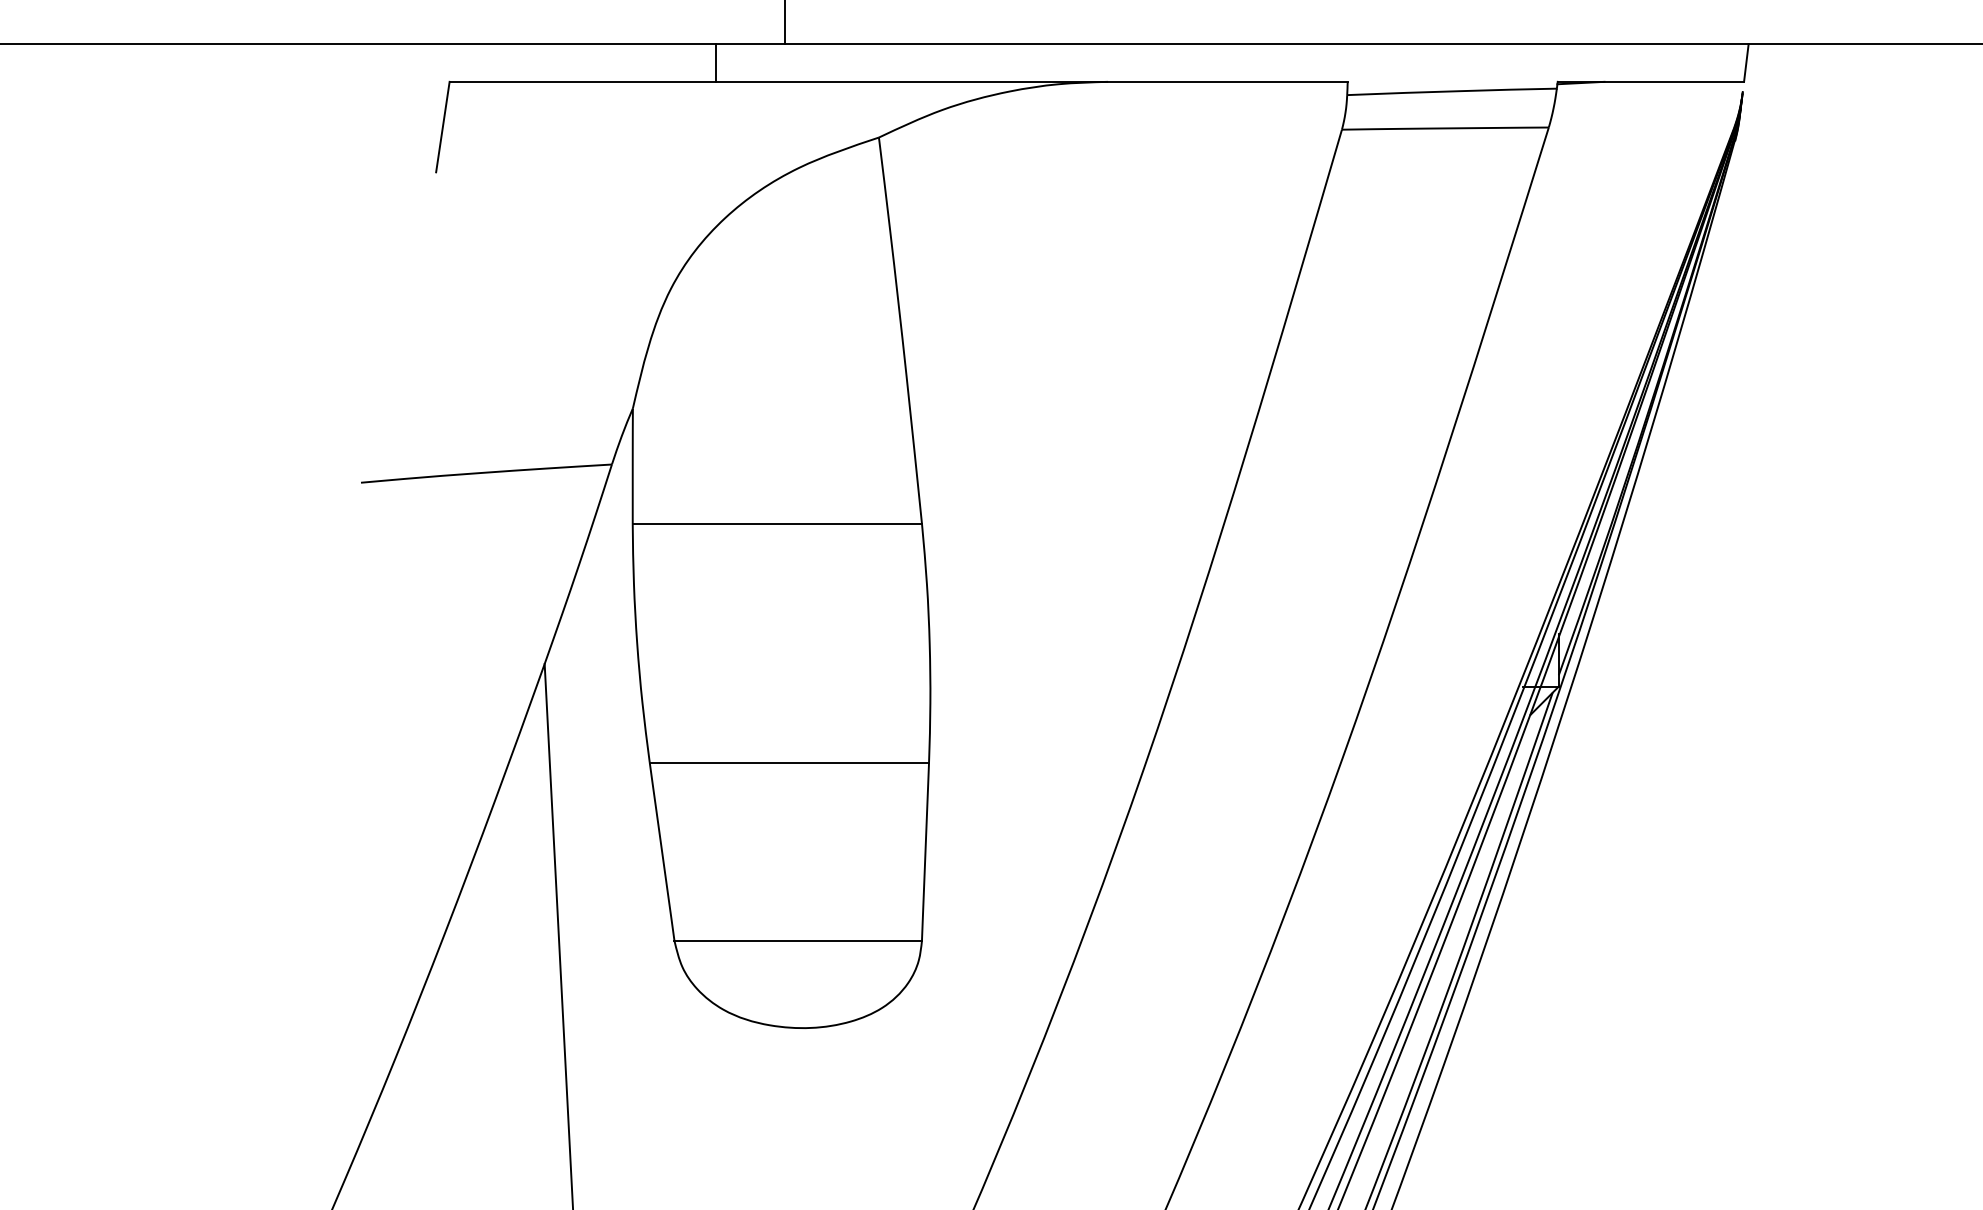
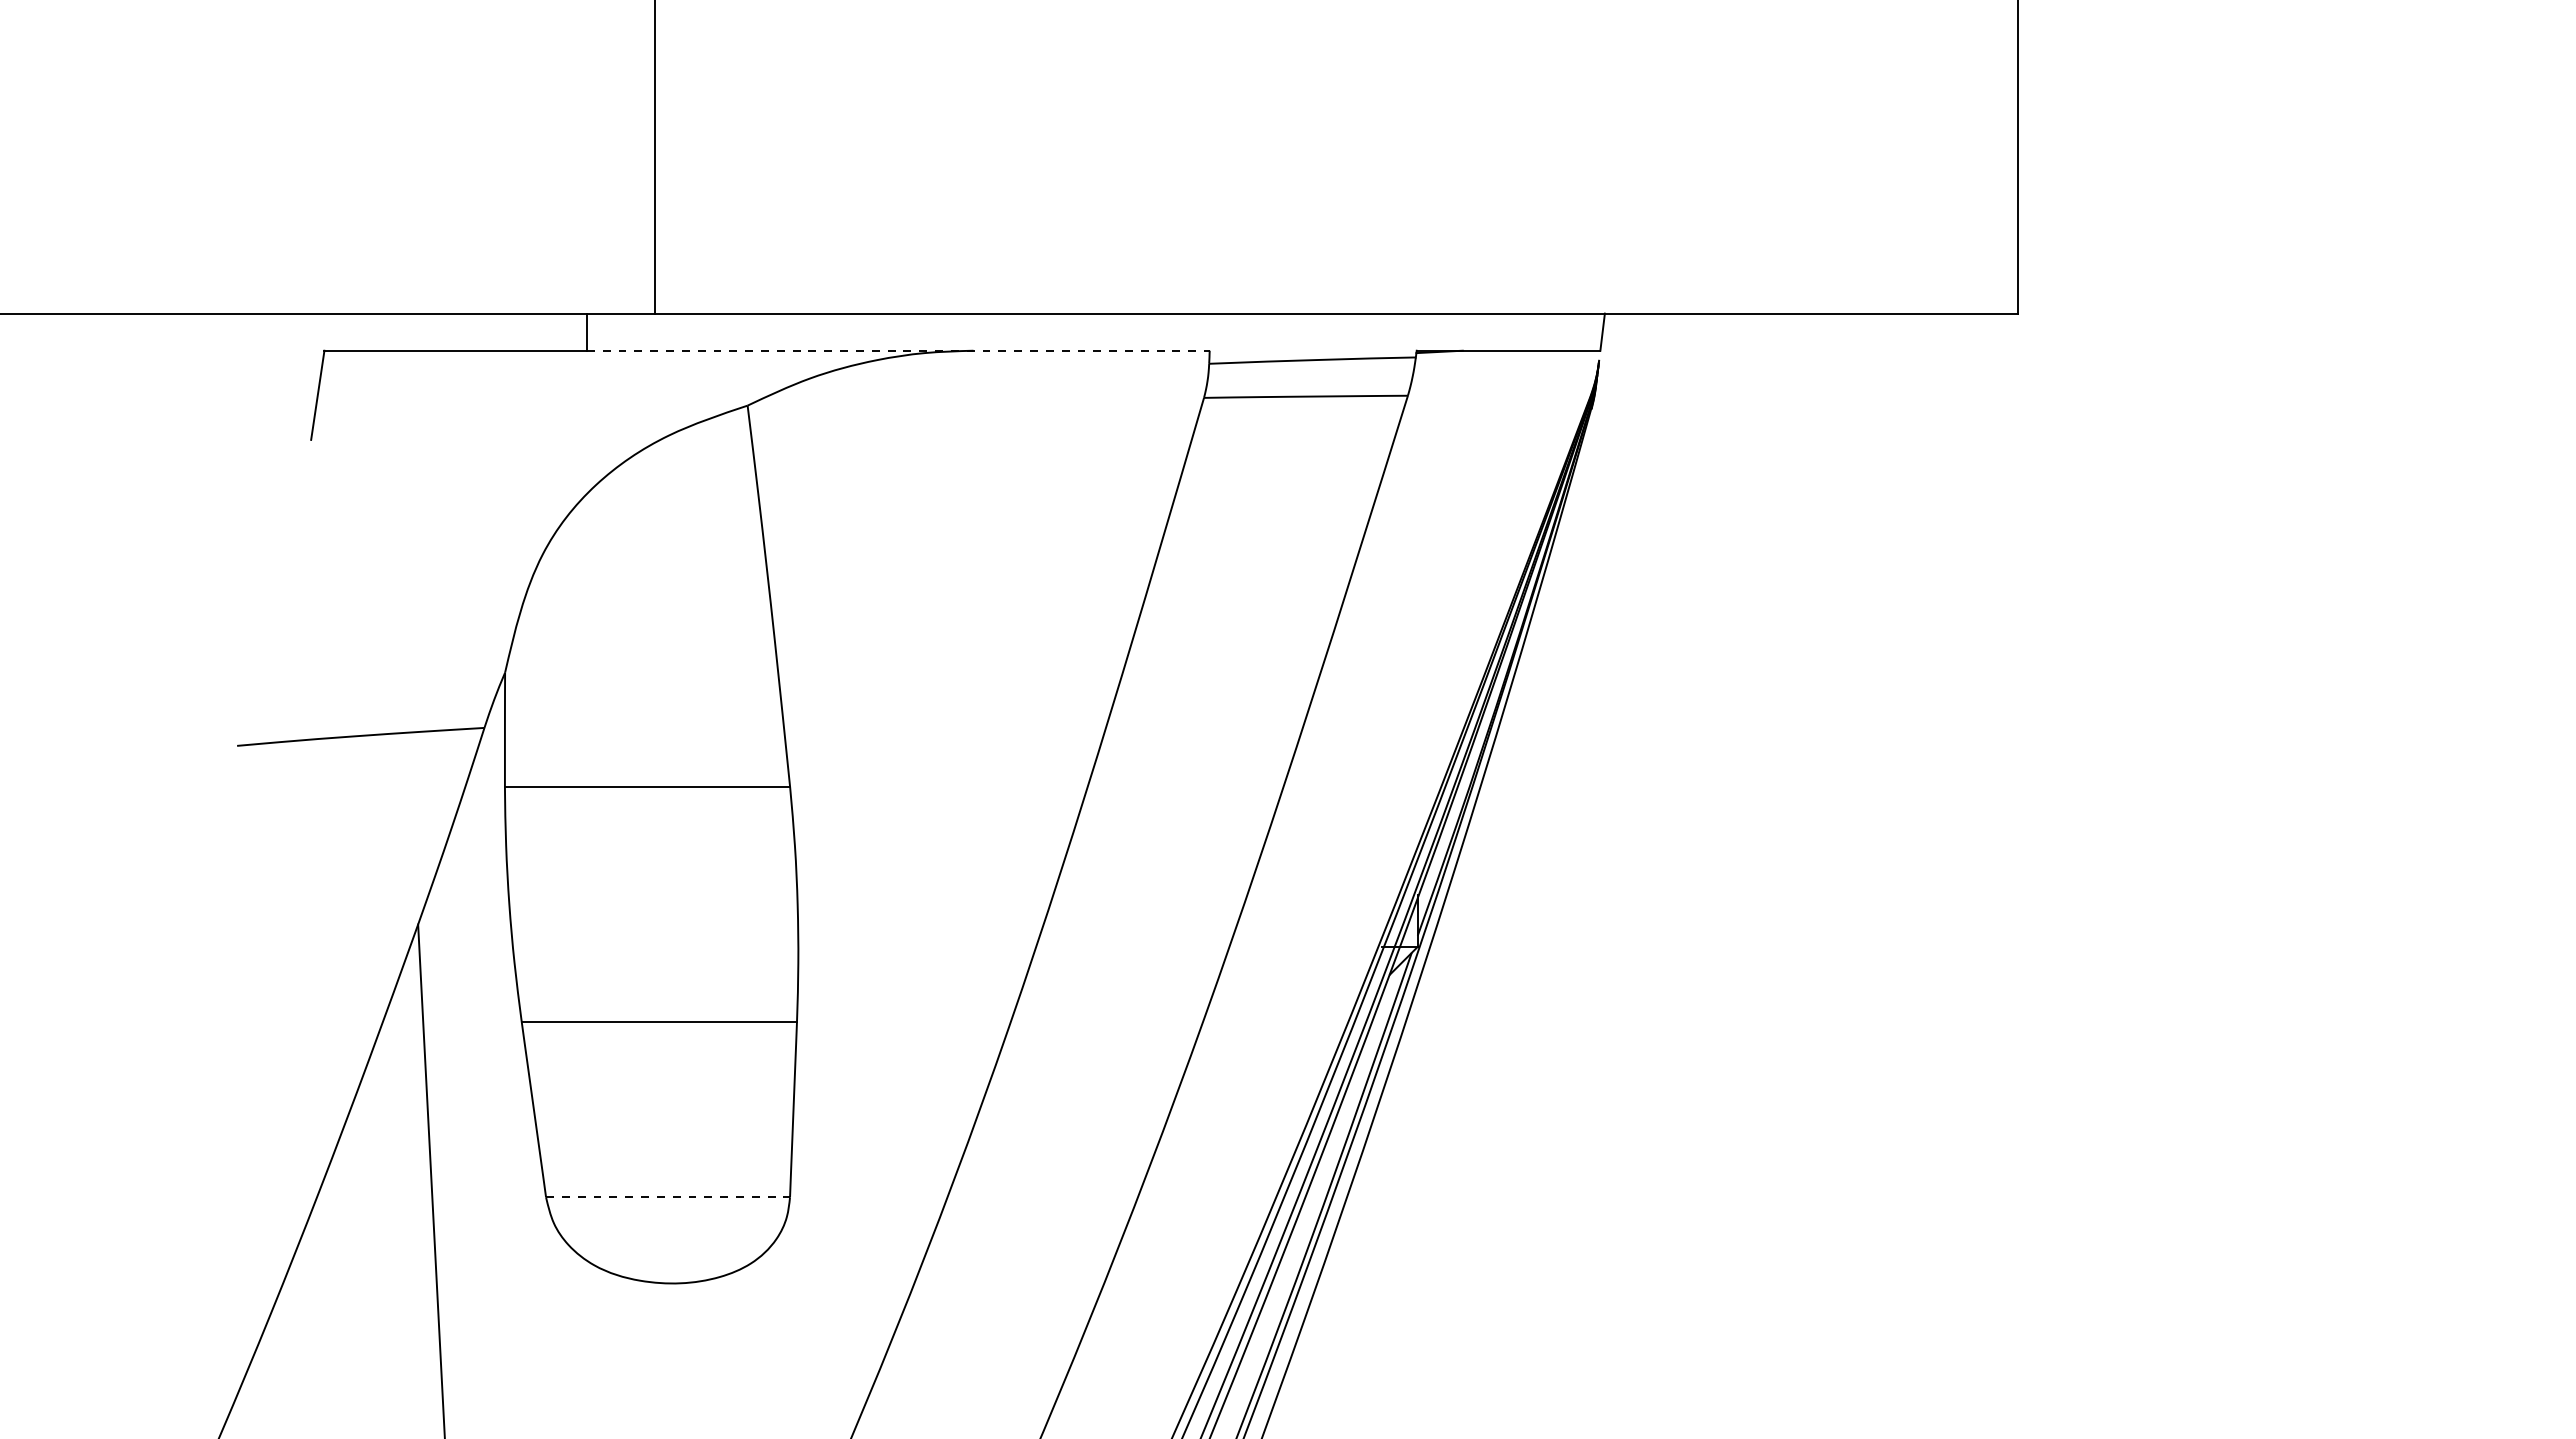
line: (1031, 81) -> (898, 350), solid -> dashed
line: (798, 940) -> (668, 1197), solid -> dashed

